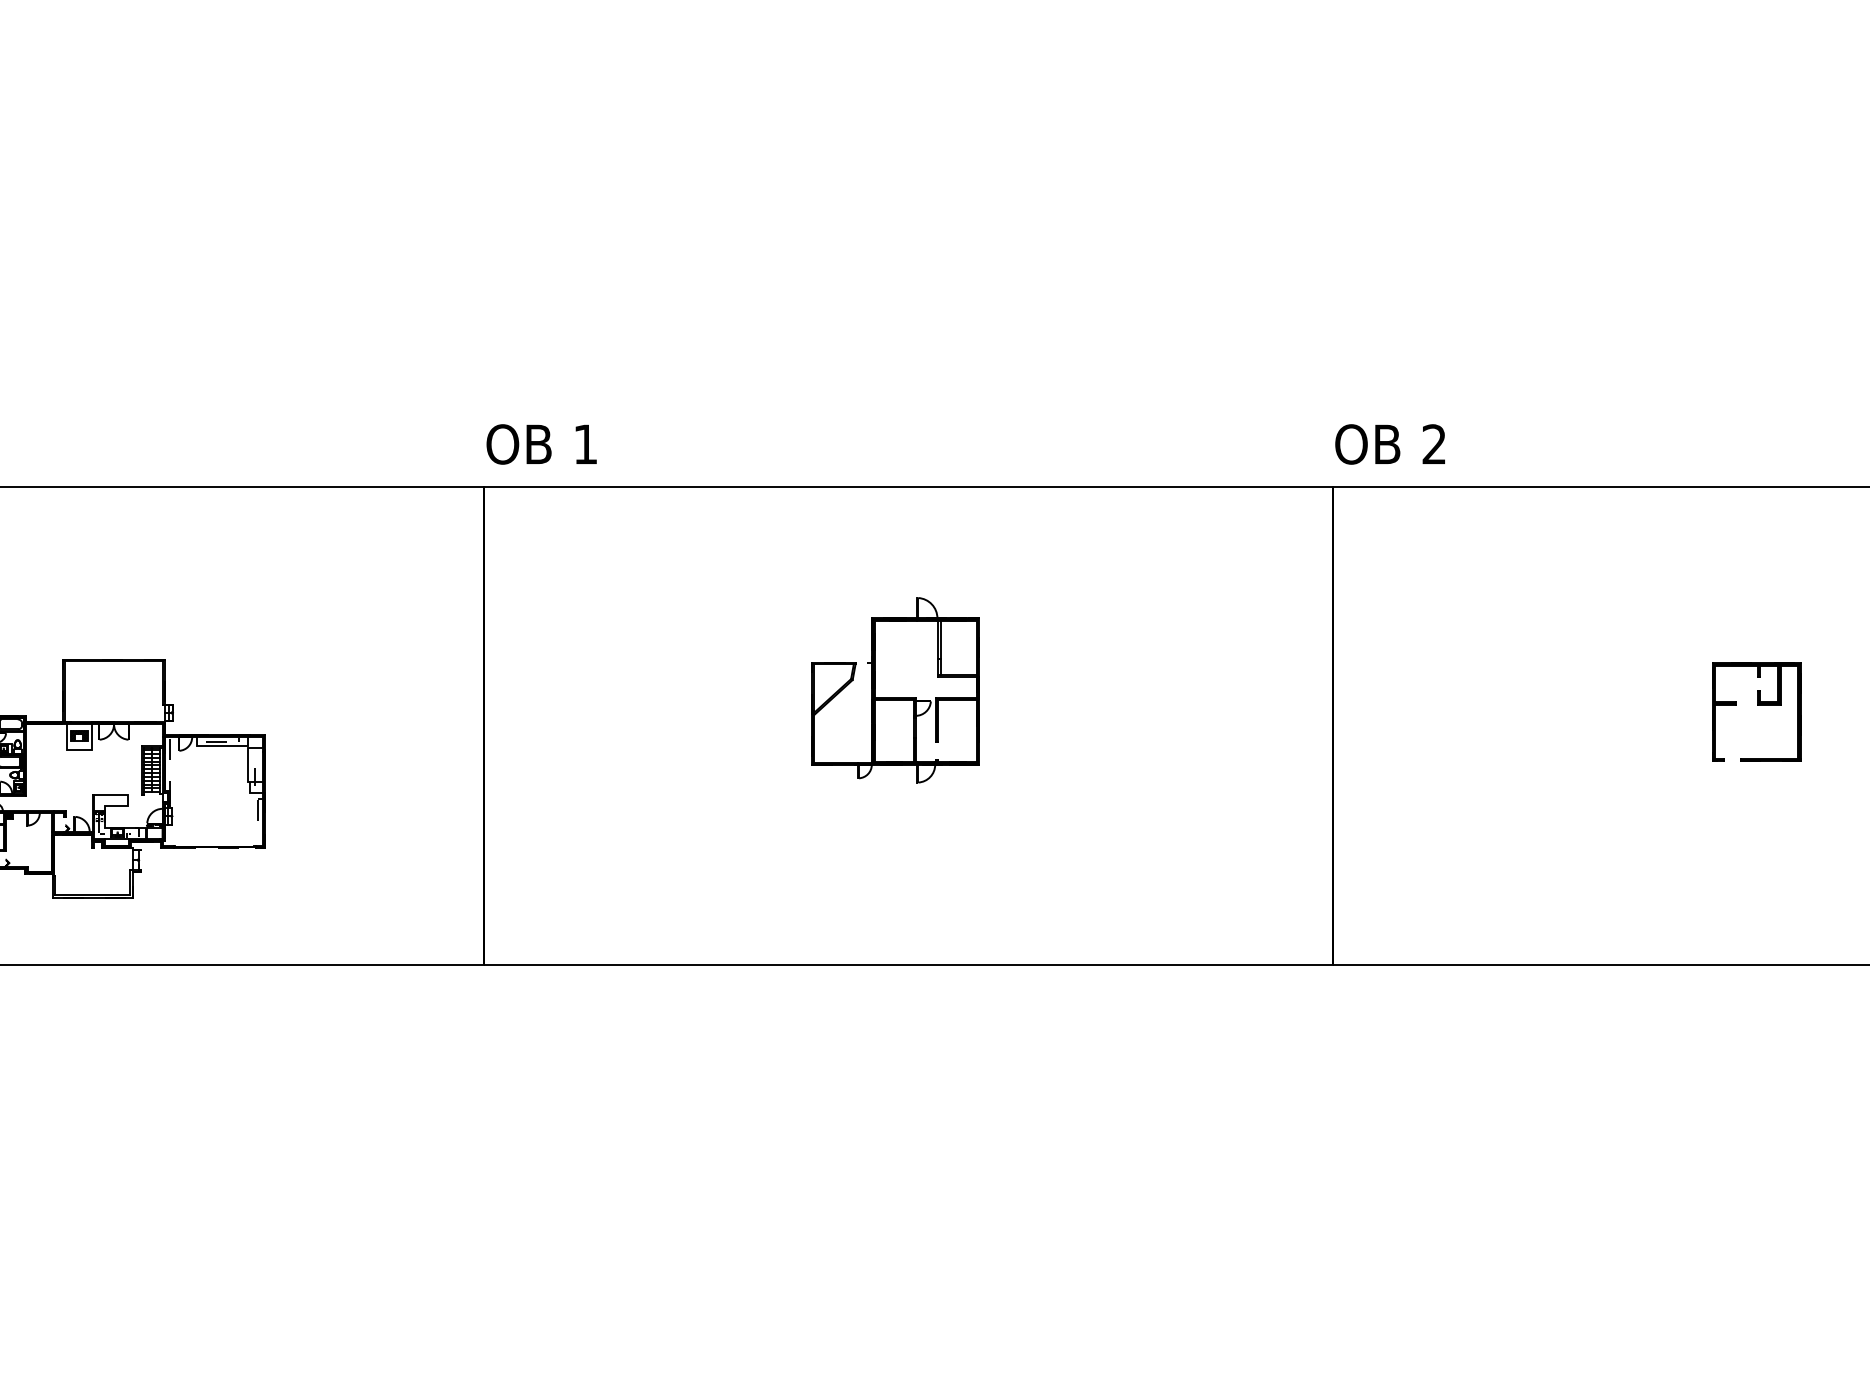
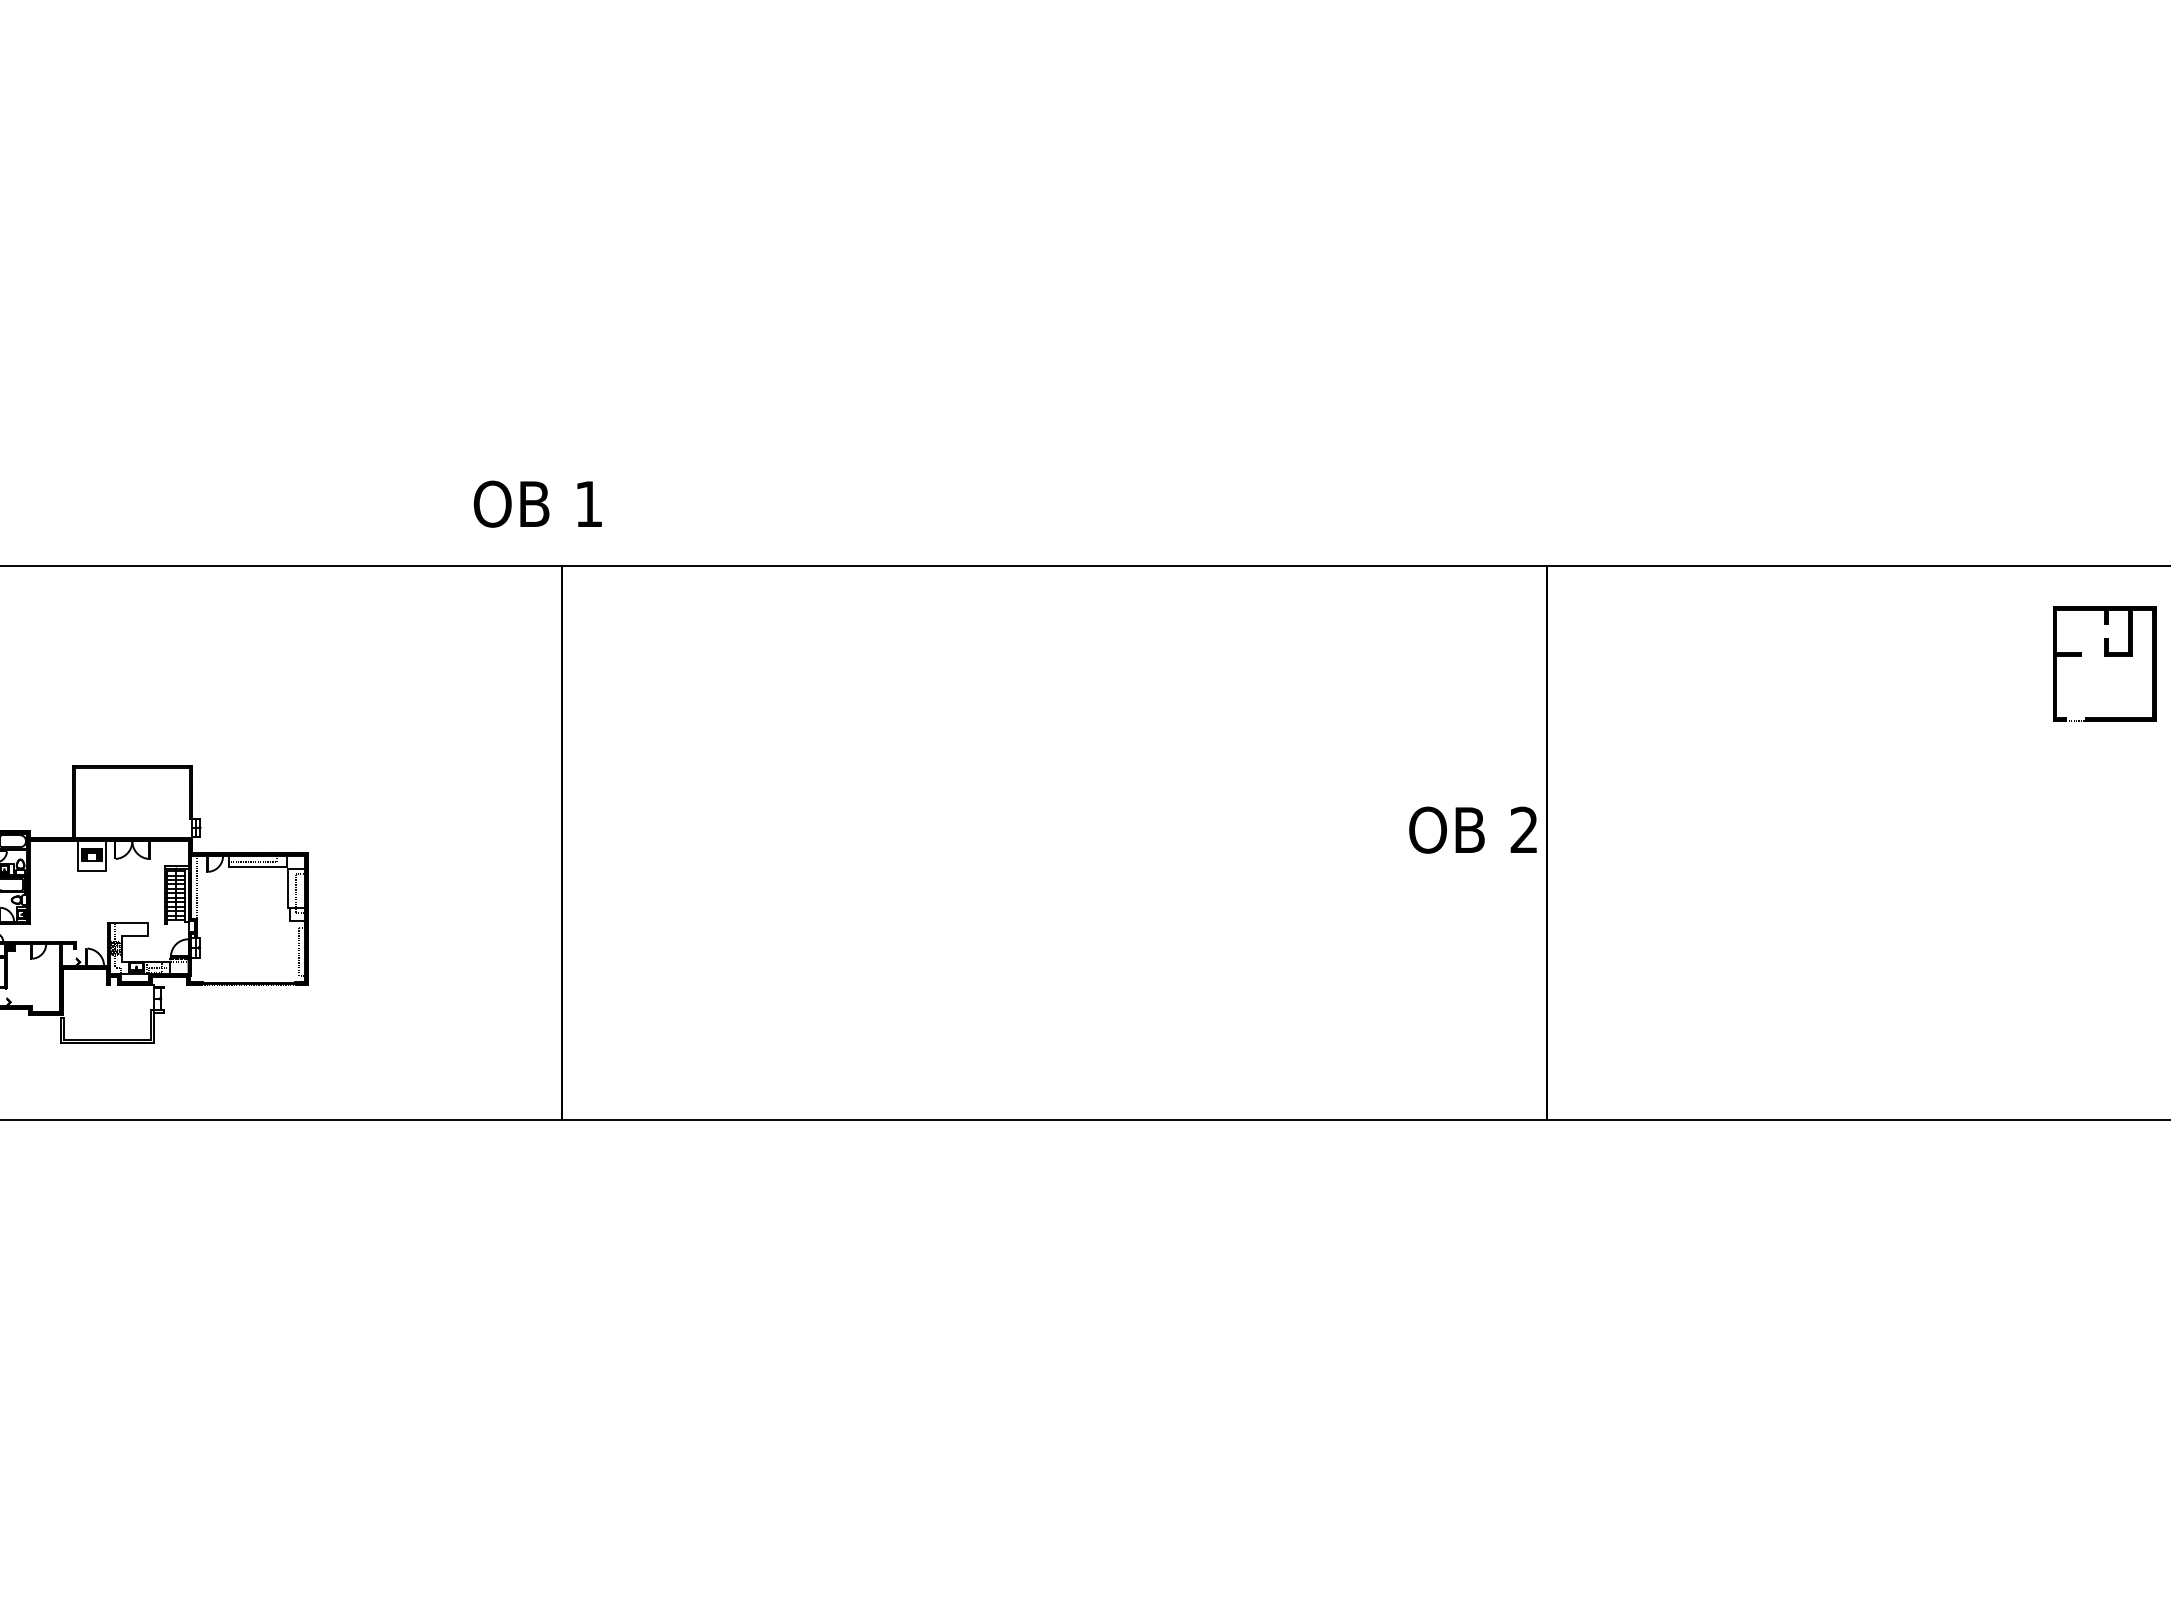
text: (541, 443) -> (537, 503), moved
text: (1389, 443) -> (1472, 829), moved
part: (895, 690) -> (1039, 801), removed
part: (1756, 705) -> (2104, 656), moved

